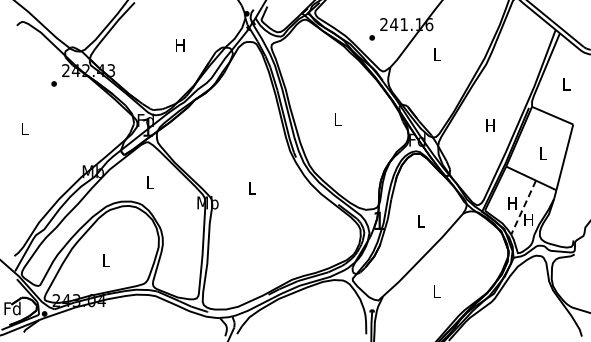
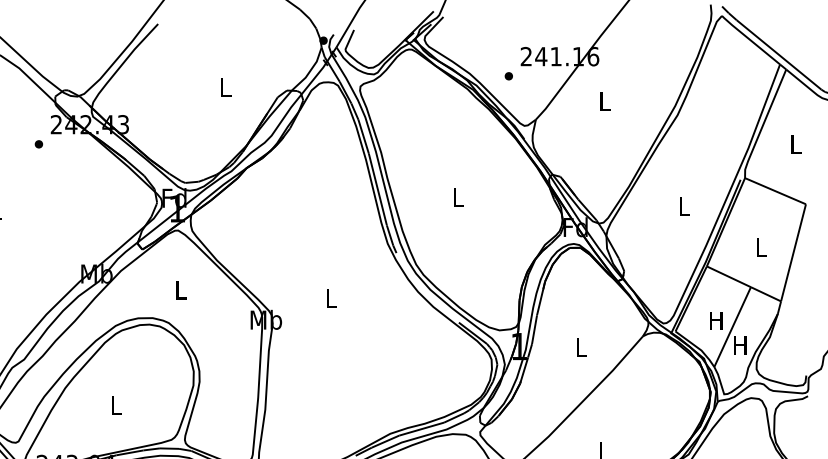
text: (180, 45) -> (225, 87), H -> L
text: (490, 125) -> (683, 205), H -> L
line: (523, 207) -> (732, 326), dashed -> solid

